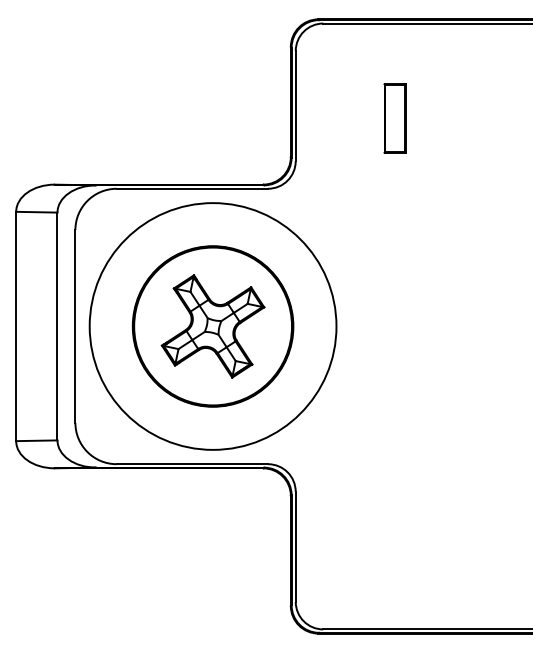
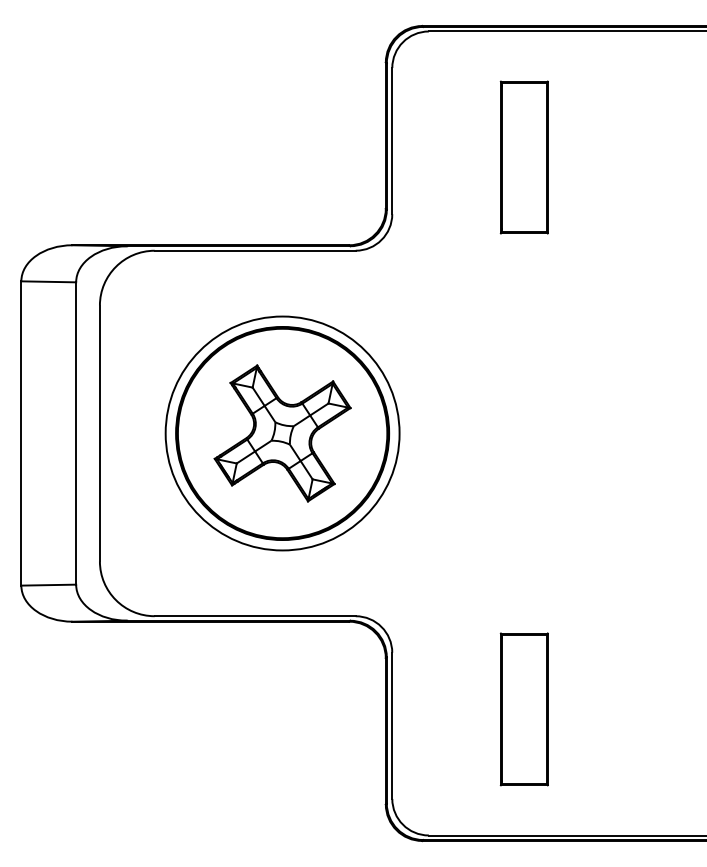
part: (394, 118) -> (523, 157), size x1.67
circle: (212, 326) -> (282, 433), size x0.71
part: (394, 534) -> (523, 709), added

